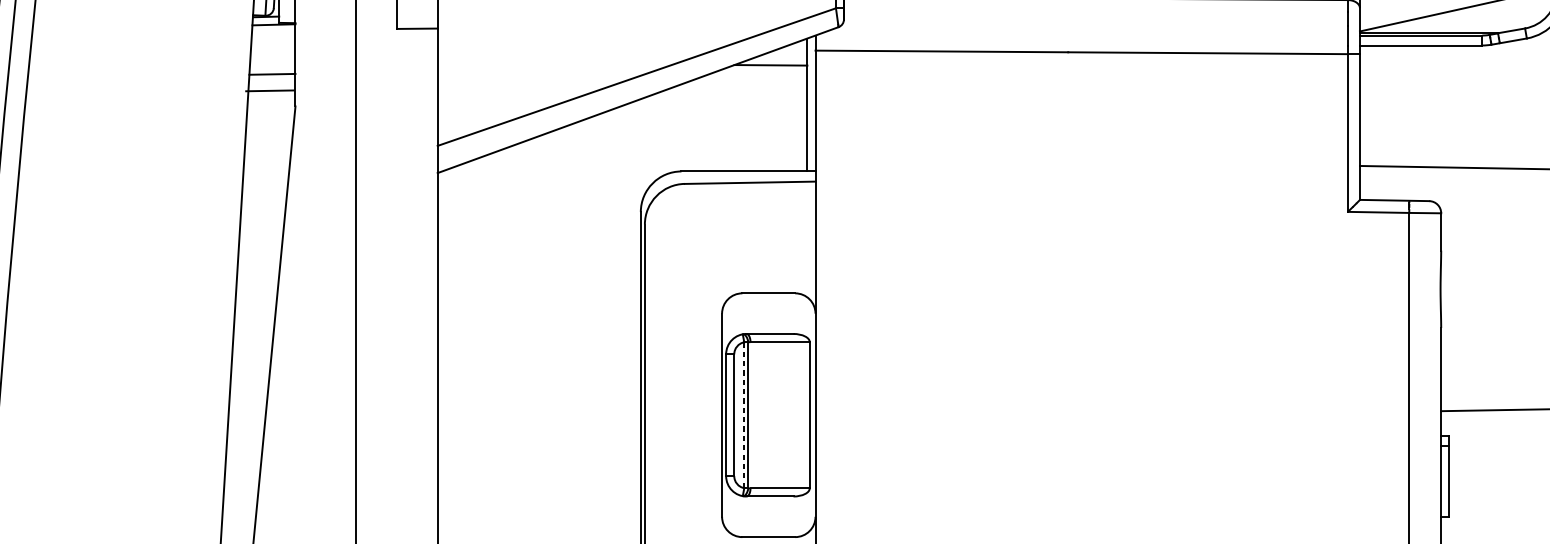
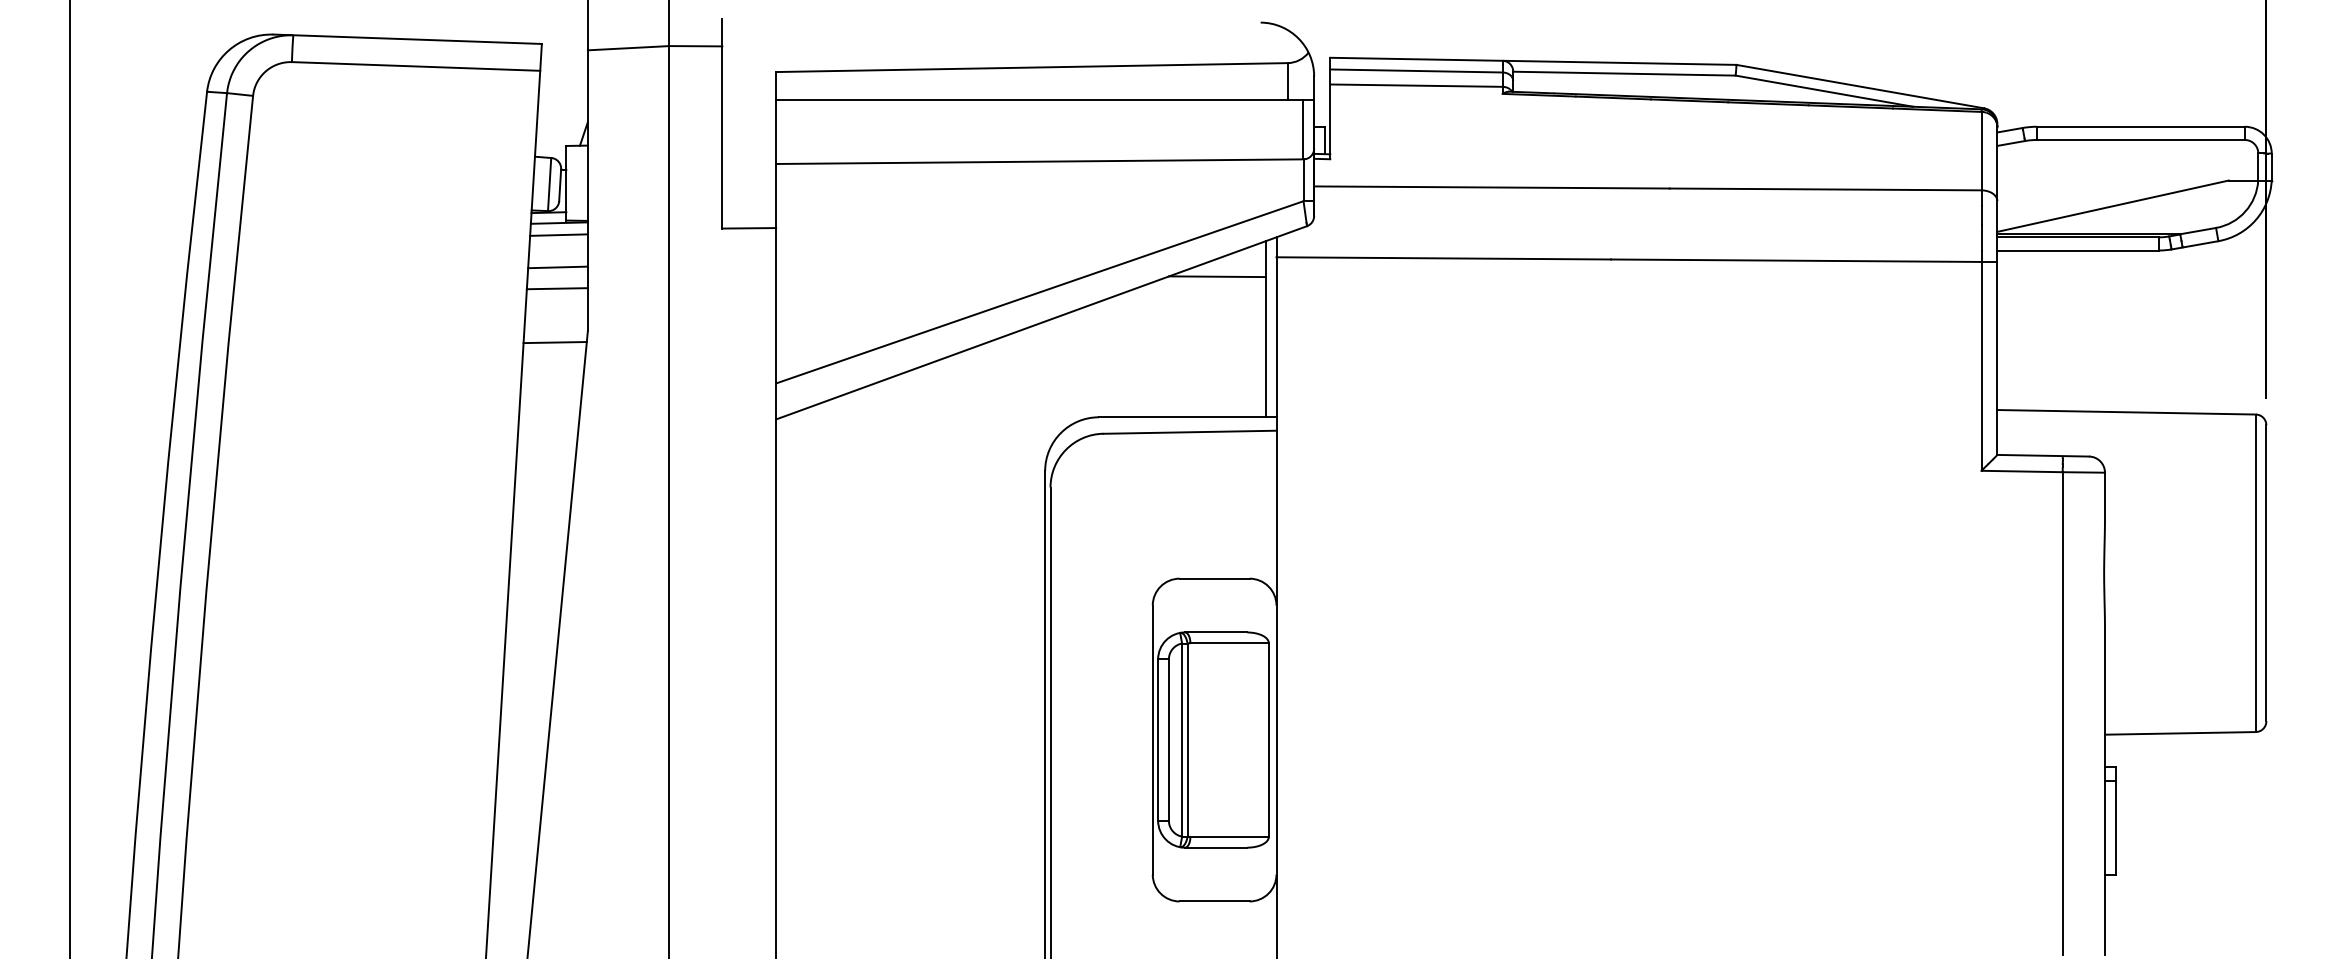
line: (273, 33) -> (558, 234), added
line: (272, 58) -> (557, 267), added
line: (269, 90) -> (554, 342), moved
line: (744, 415) -> (1182, 740), dashed -> solid

